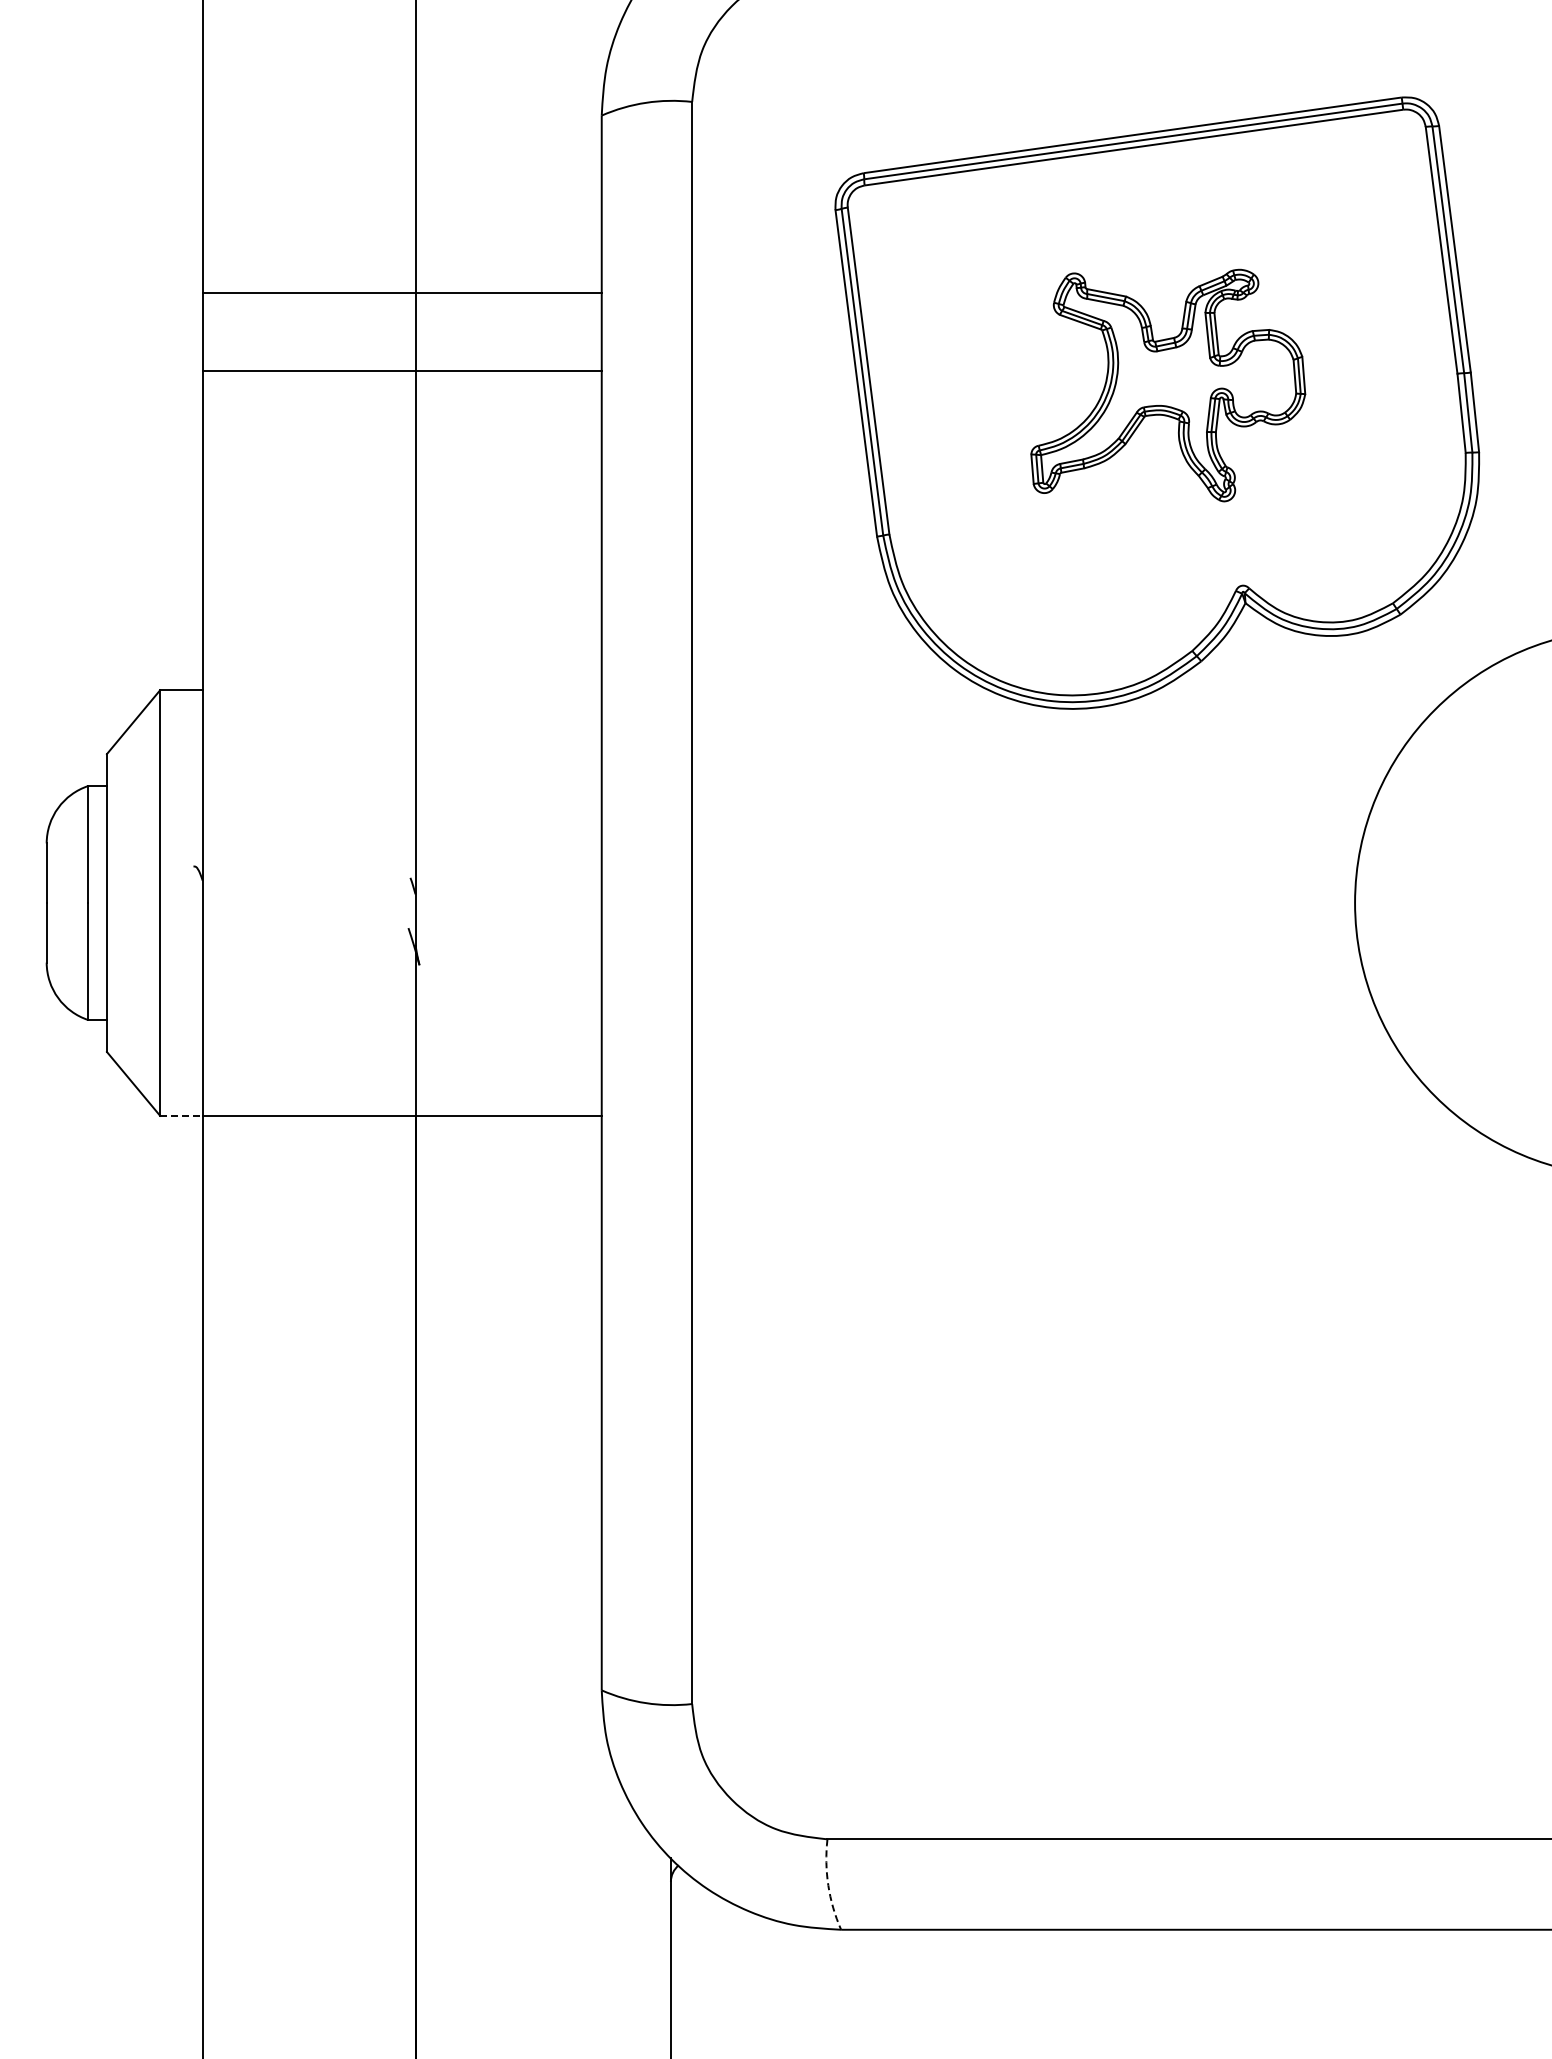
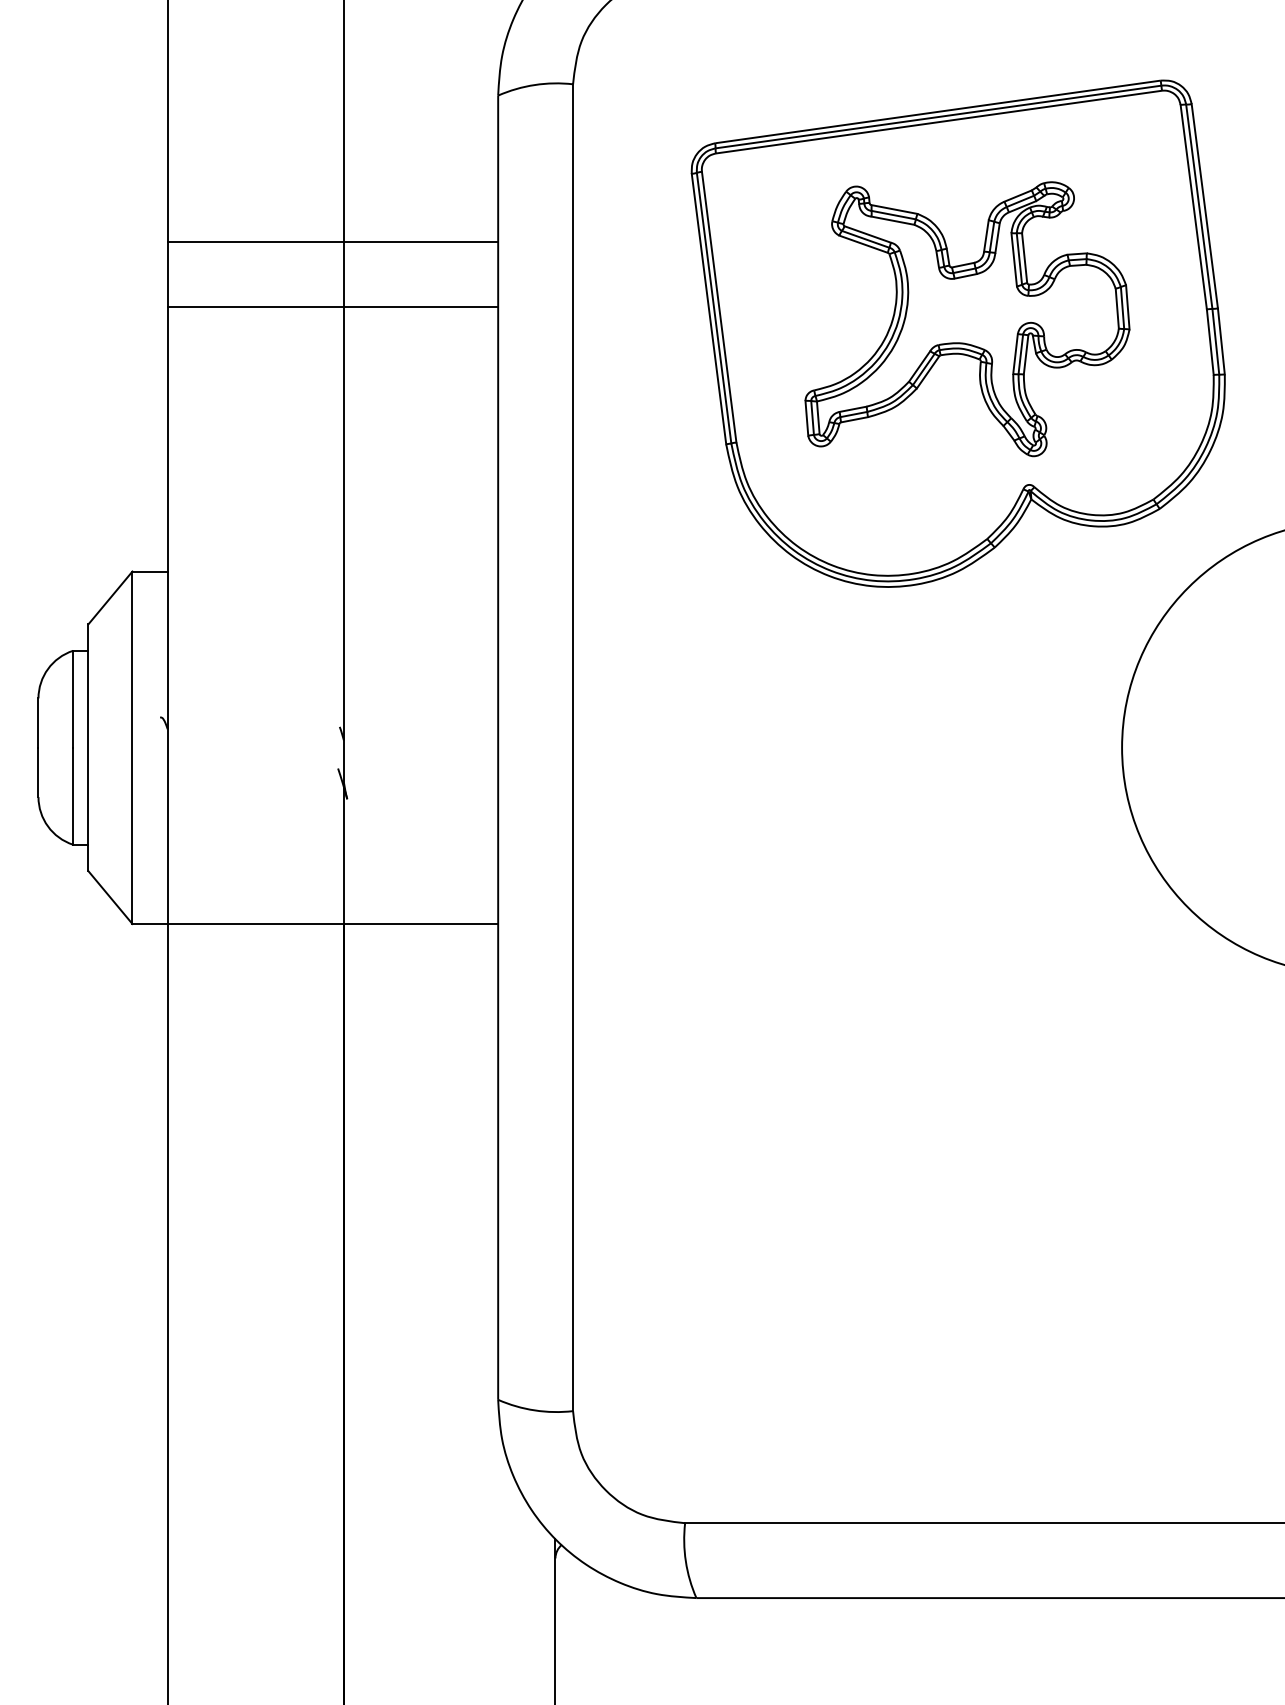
part: (1167, 385) -> (966, 319), size x1.43
line: (181, 1115) -> (150, 923), dashed -> solid
arc: (828, 1885) -> (685, 1561), dashed -> solid

